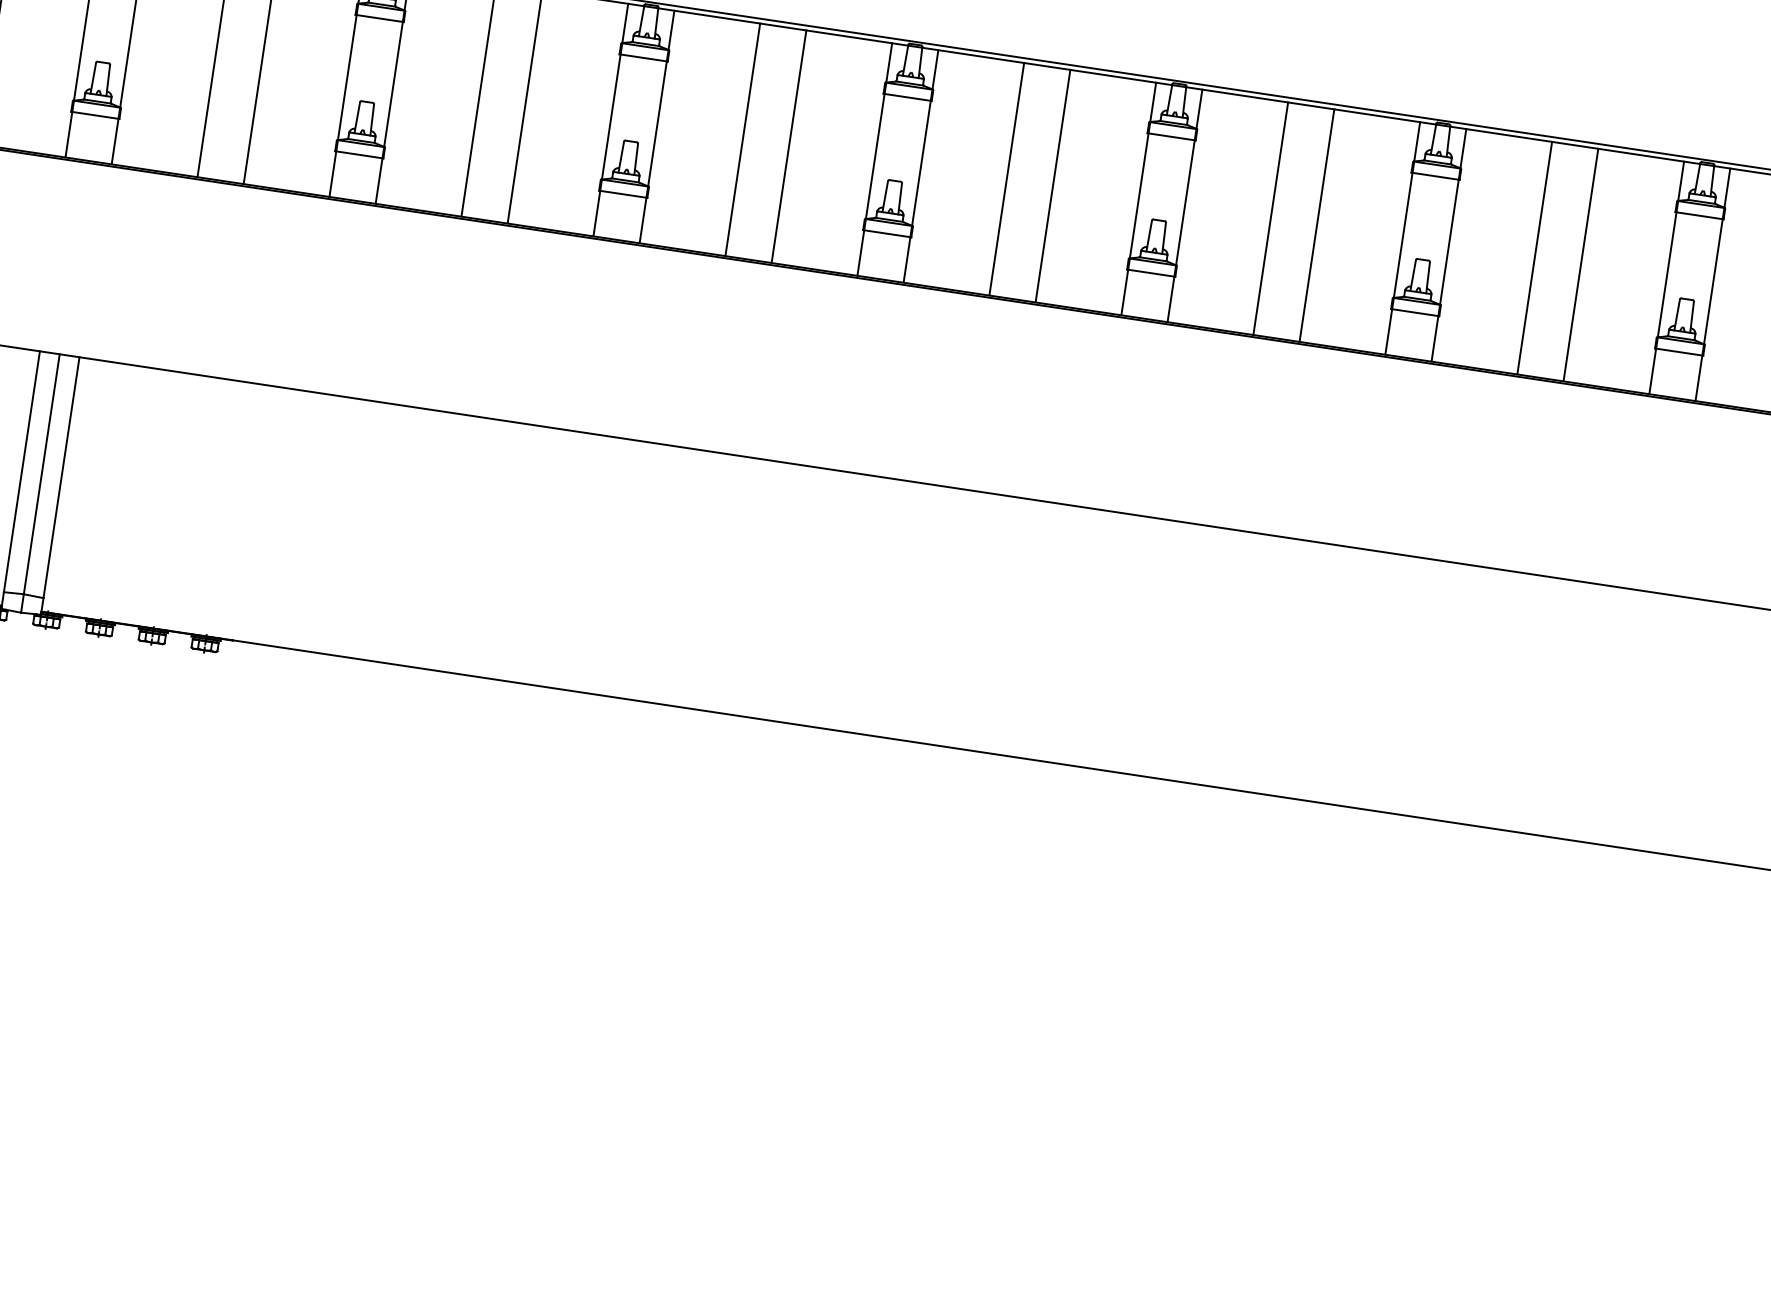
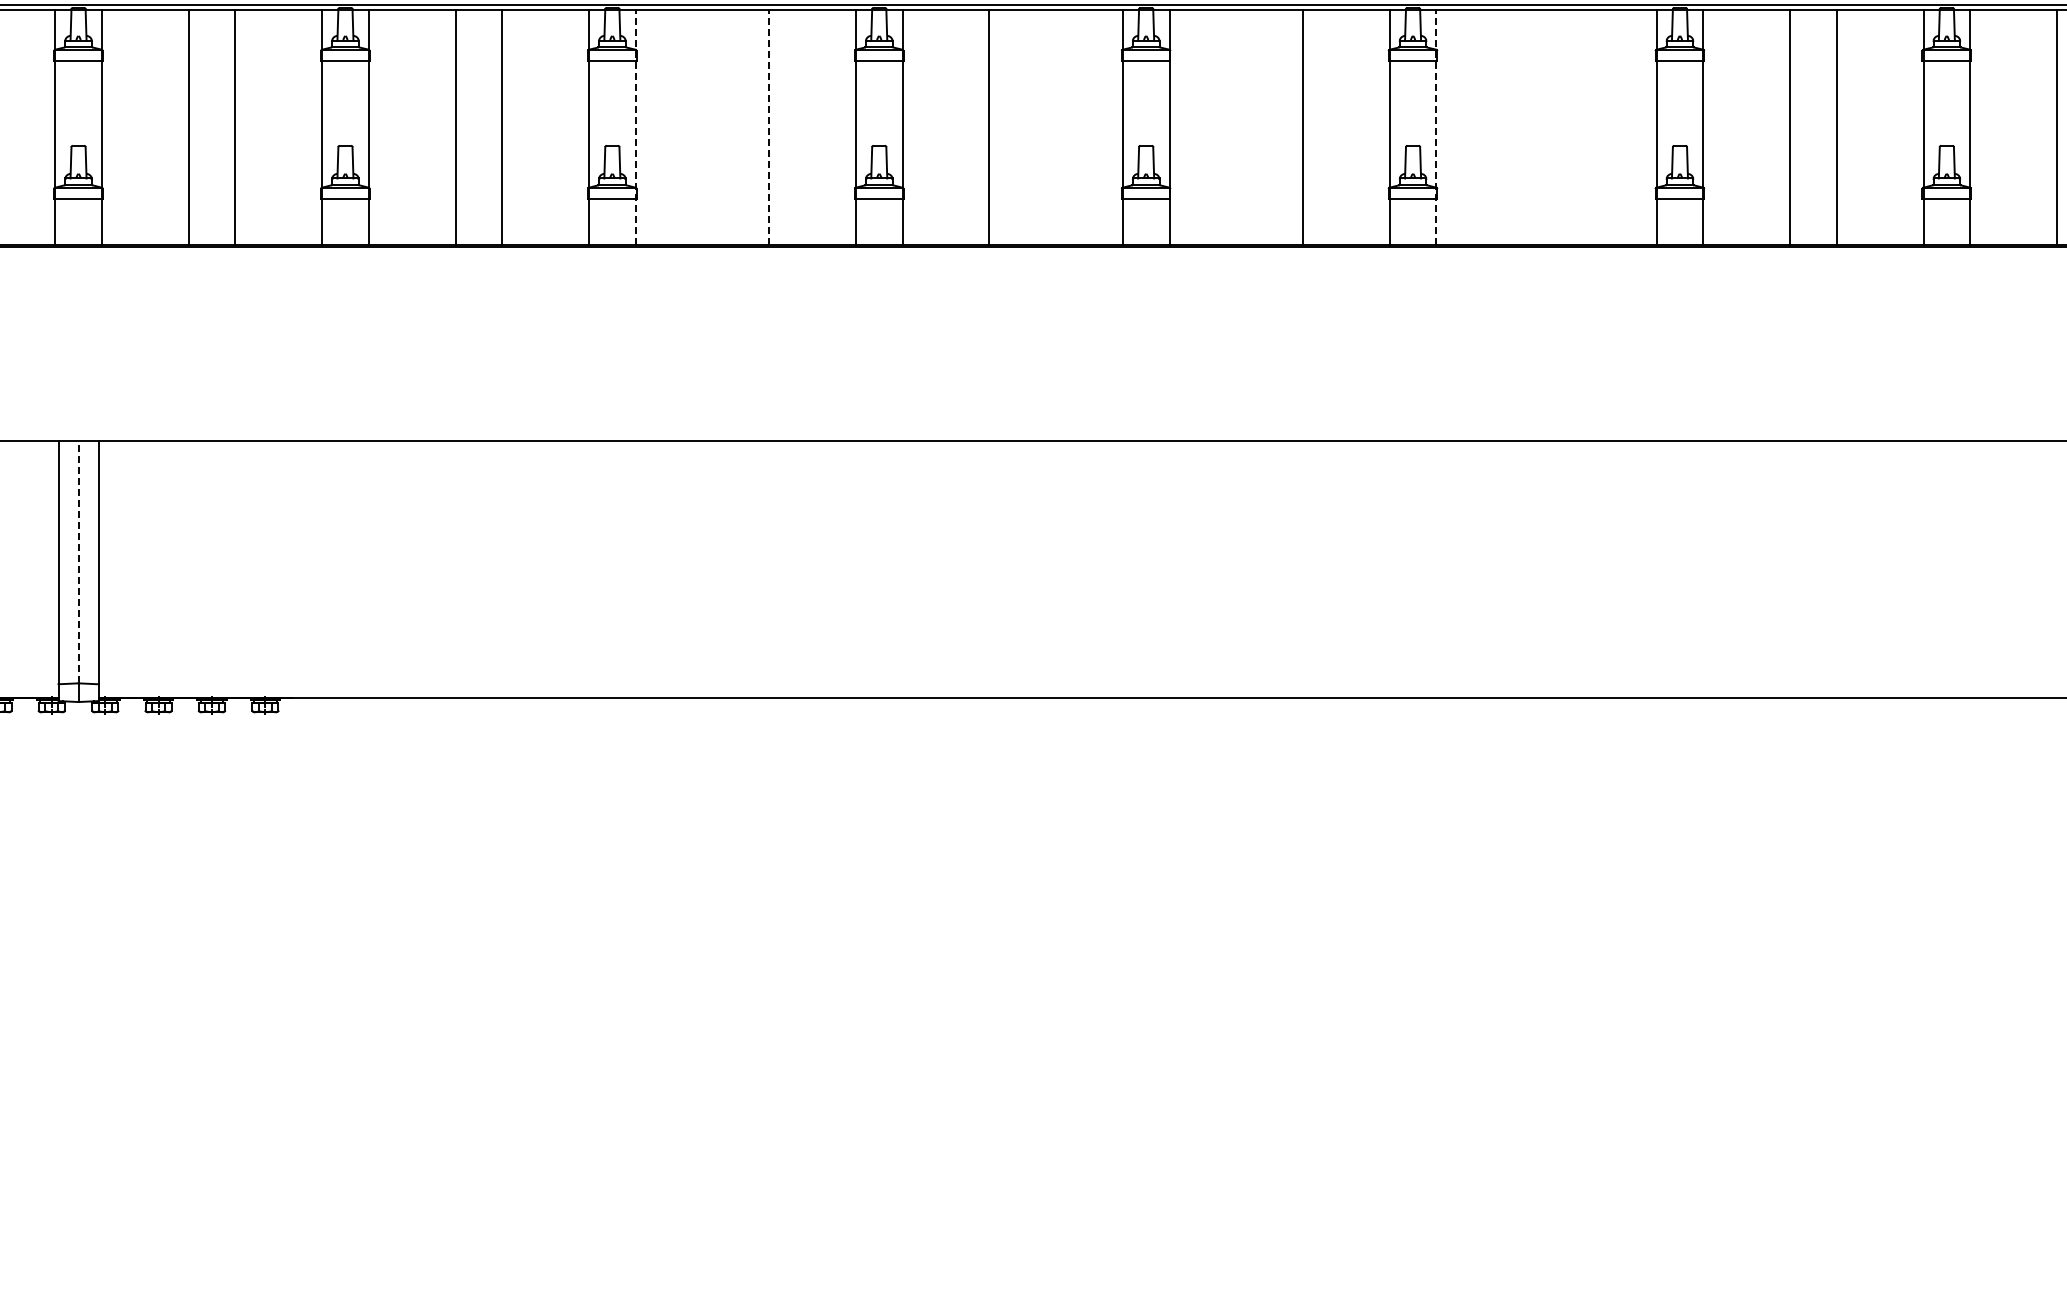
line: (656, 126) -> (635, 127), solid -> dashed
line: (742, 139) -> (722, 127), removed
line: (789, 146) -> (769, 127), solid -> dashed
line: (1053, 186) -> (1036, 127), removed
line: (1271, 218) -> (1256, 127), removed
line: (1449, 245) -> (1436, 127), solid -> dashed
line: (1535, 258) -> (1523, 127), removed
line: (1580, 264) -> (1569, 127), removed
line: (41, 473) -> (78, 561), solid -> dashed

